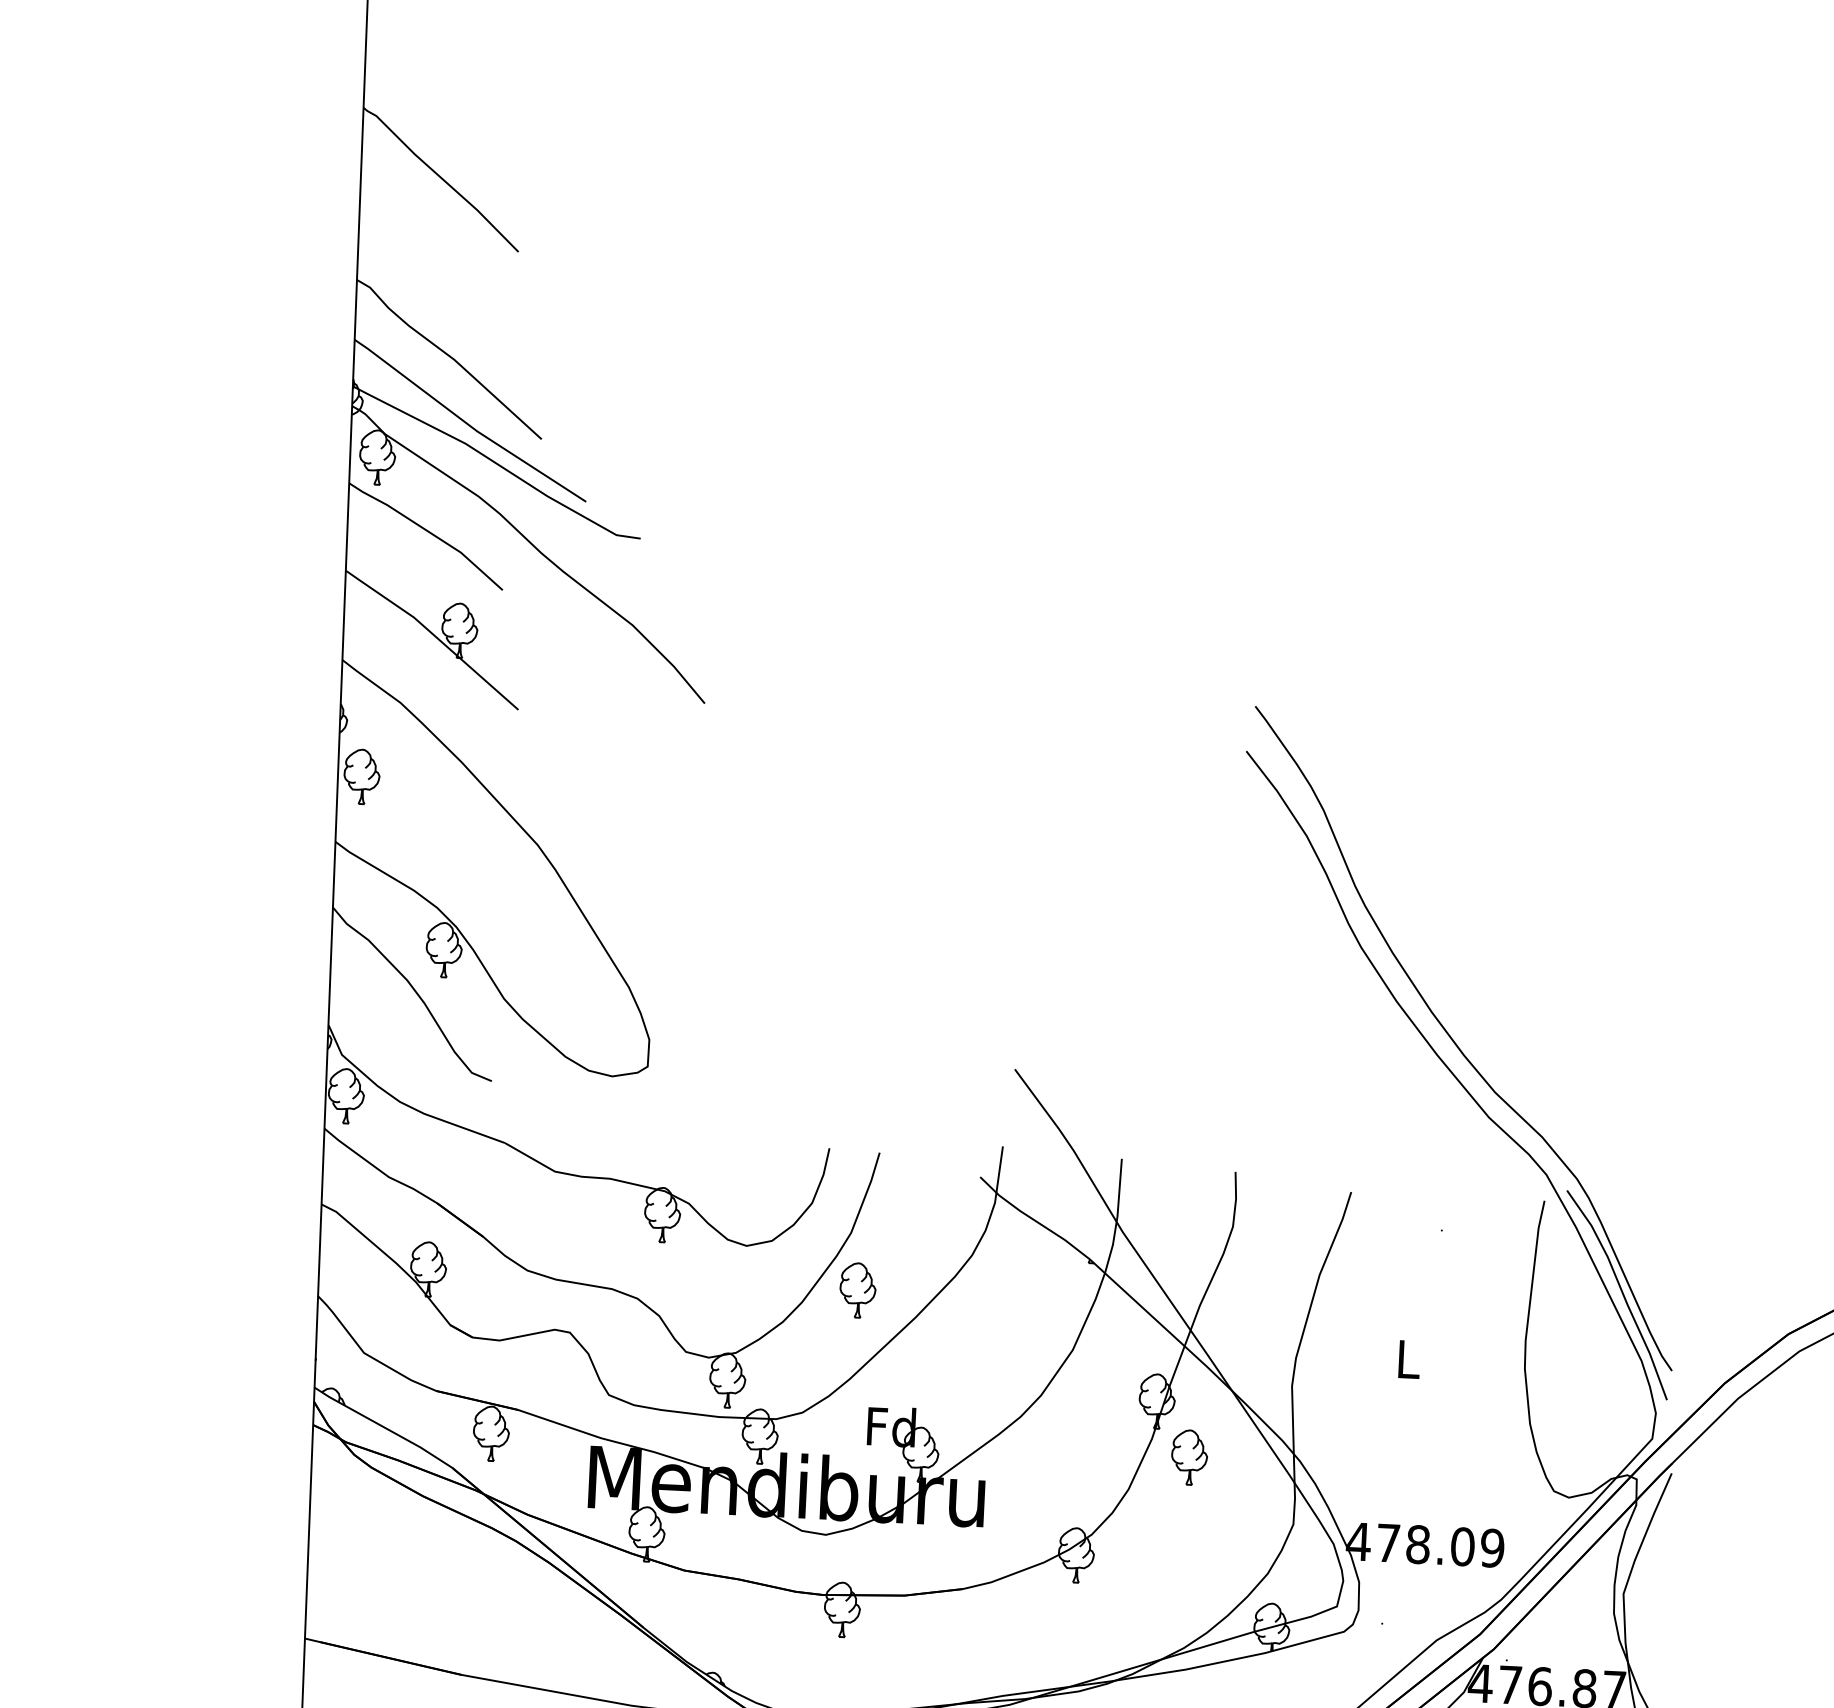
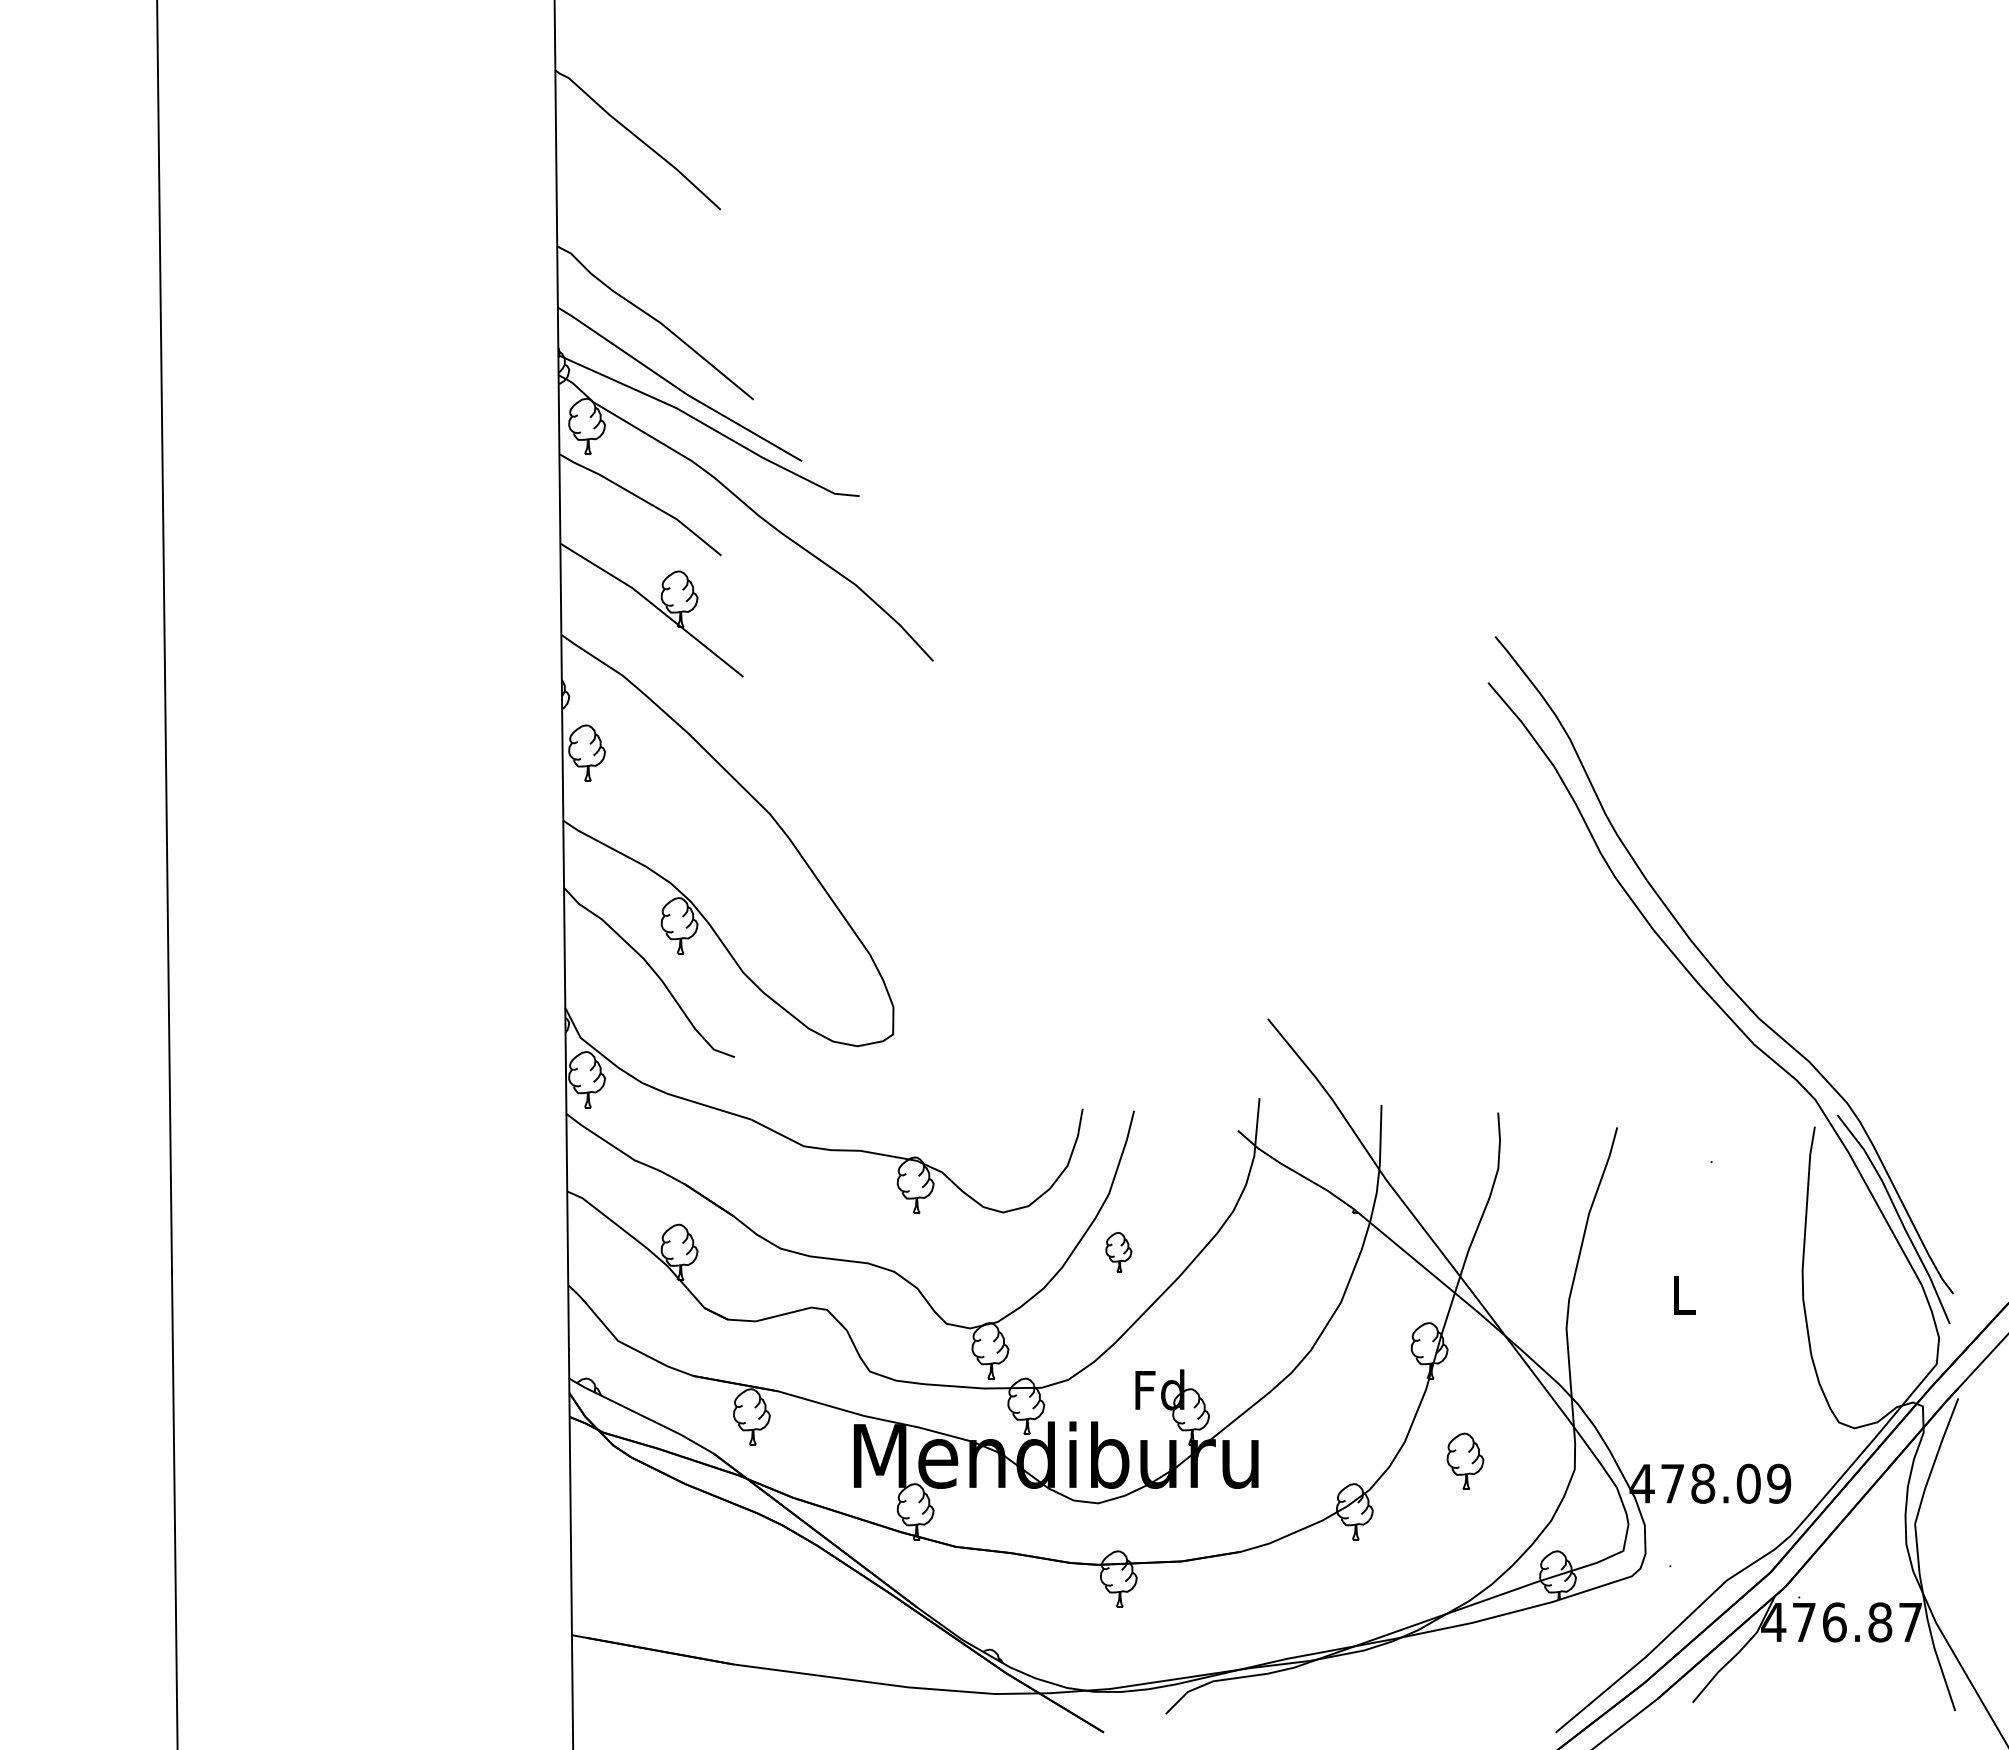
part: (857, 1289) -> (1118, 1251), size x0.7
part: (1189, 1456) -> (1465, 1460), moved

